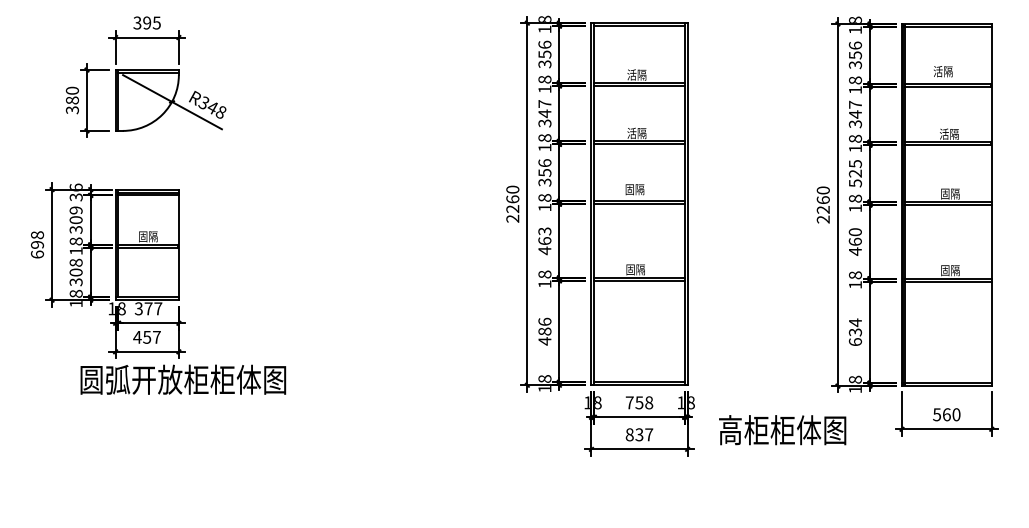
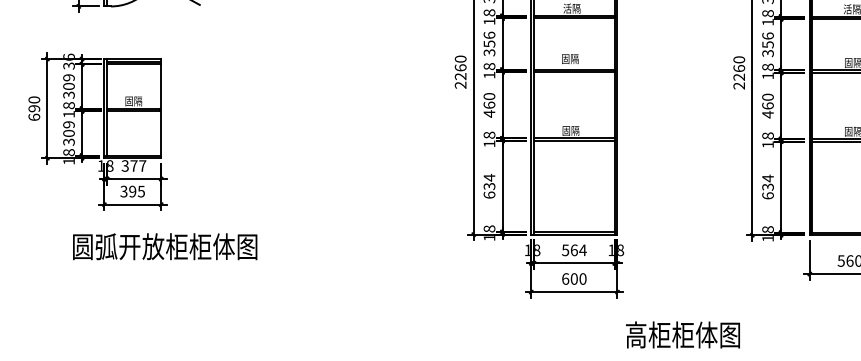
text: (855, 172) -> (768, 43), 525 -> 356
text: (544, 231) -> (489, 96), 463 -> 460
text: (37, 235) -> (34, 100), 698 -> 690
text: (75, 262) -> (68, 124), 308 -> 309
text: (544, 331) -> (489, 186), 486 -> 634
text: (146, 336) -> (132, 190), 457 -> 395
text: (183, 379) -> (165, 246), moved
text: (639, 402) -> (574, 250), 758 -> 564
text: (782, 430) -> (682, 335), moved
text: (639, 434) -> (574, 278), 837 -> 600

